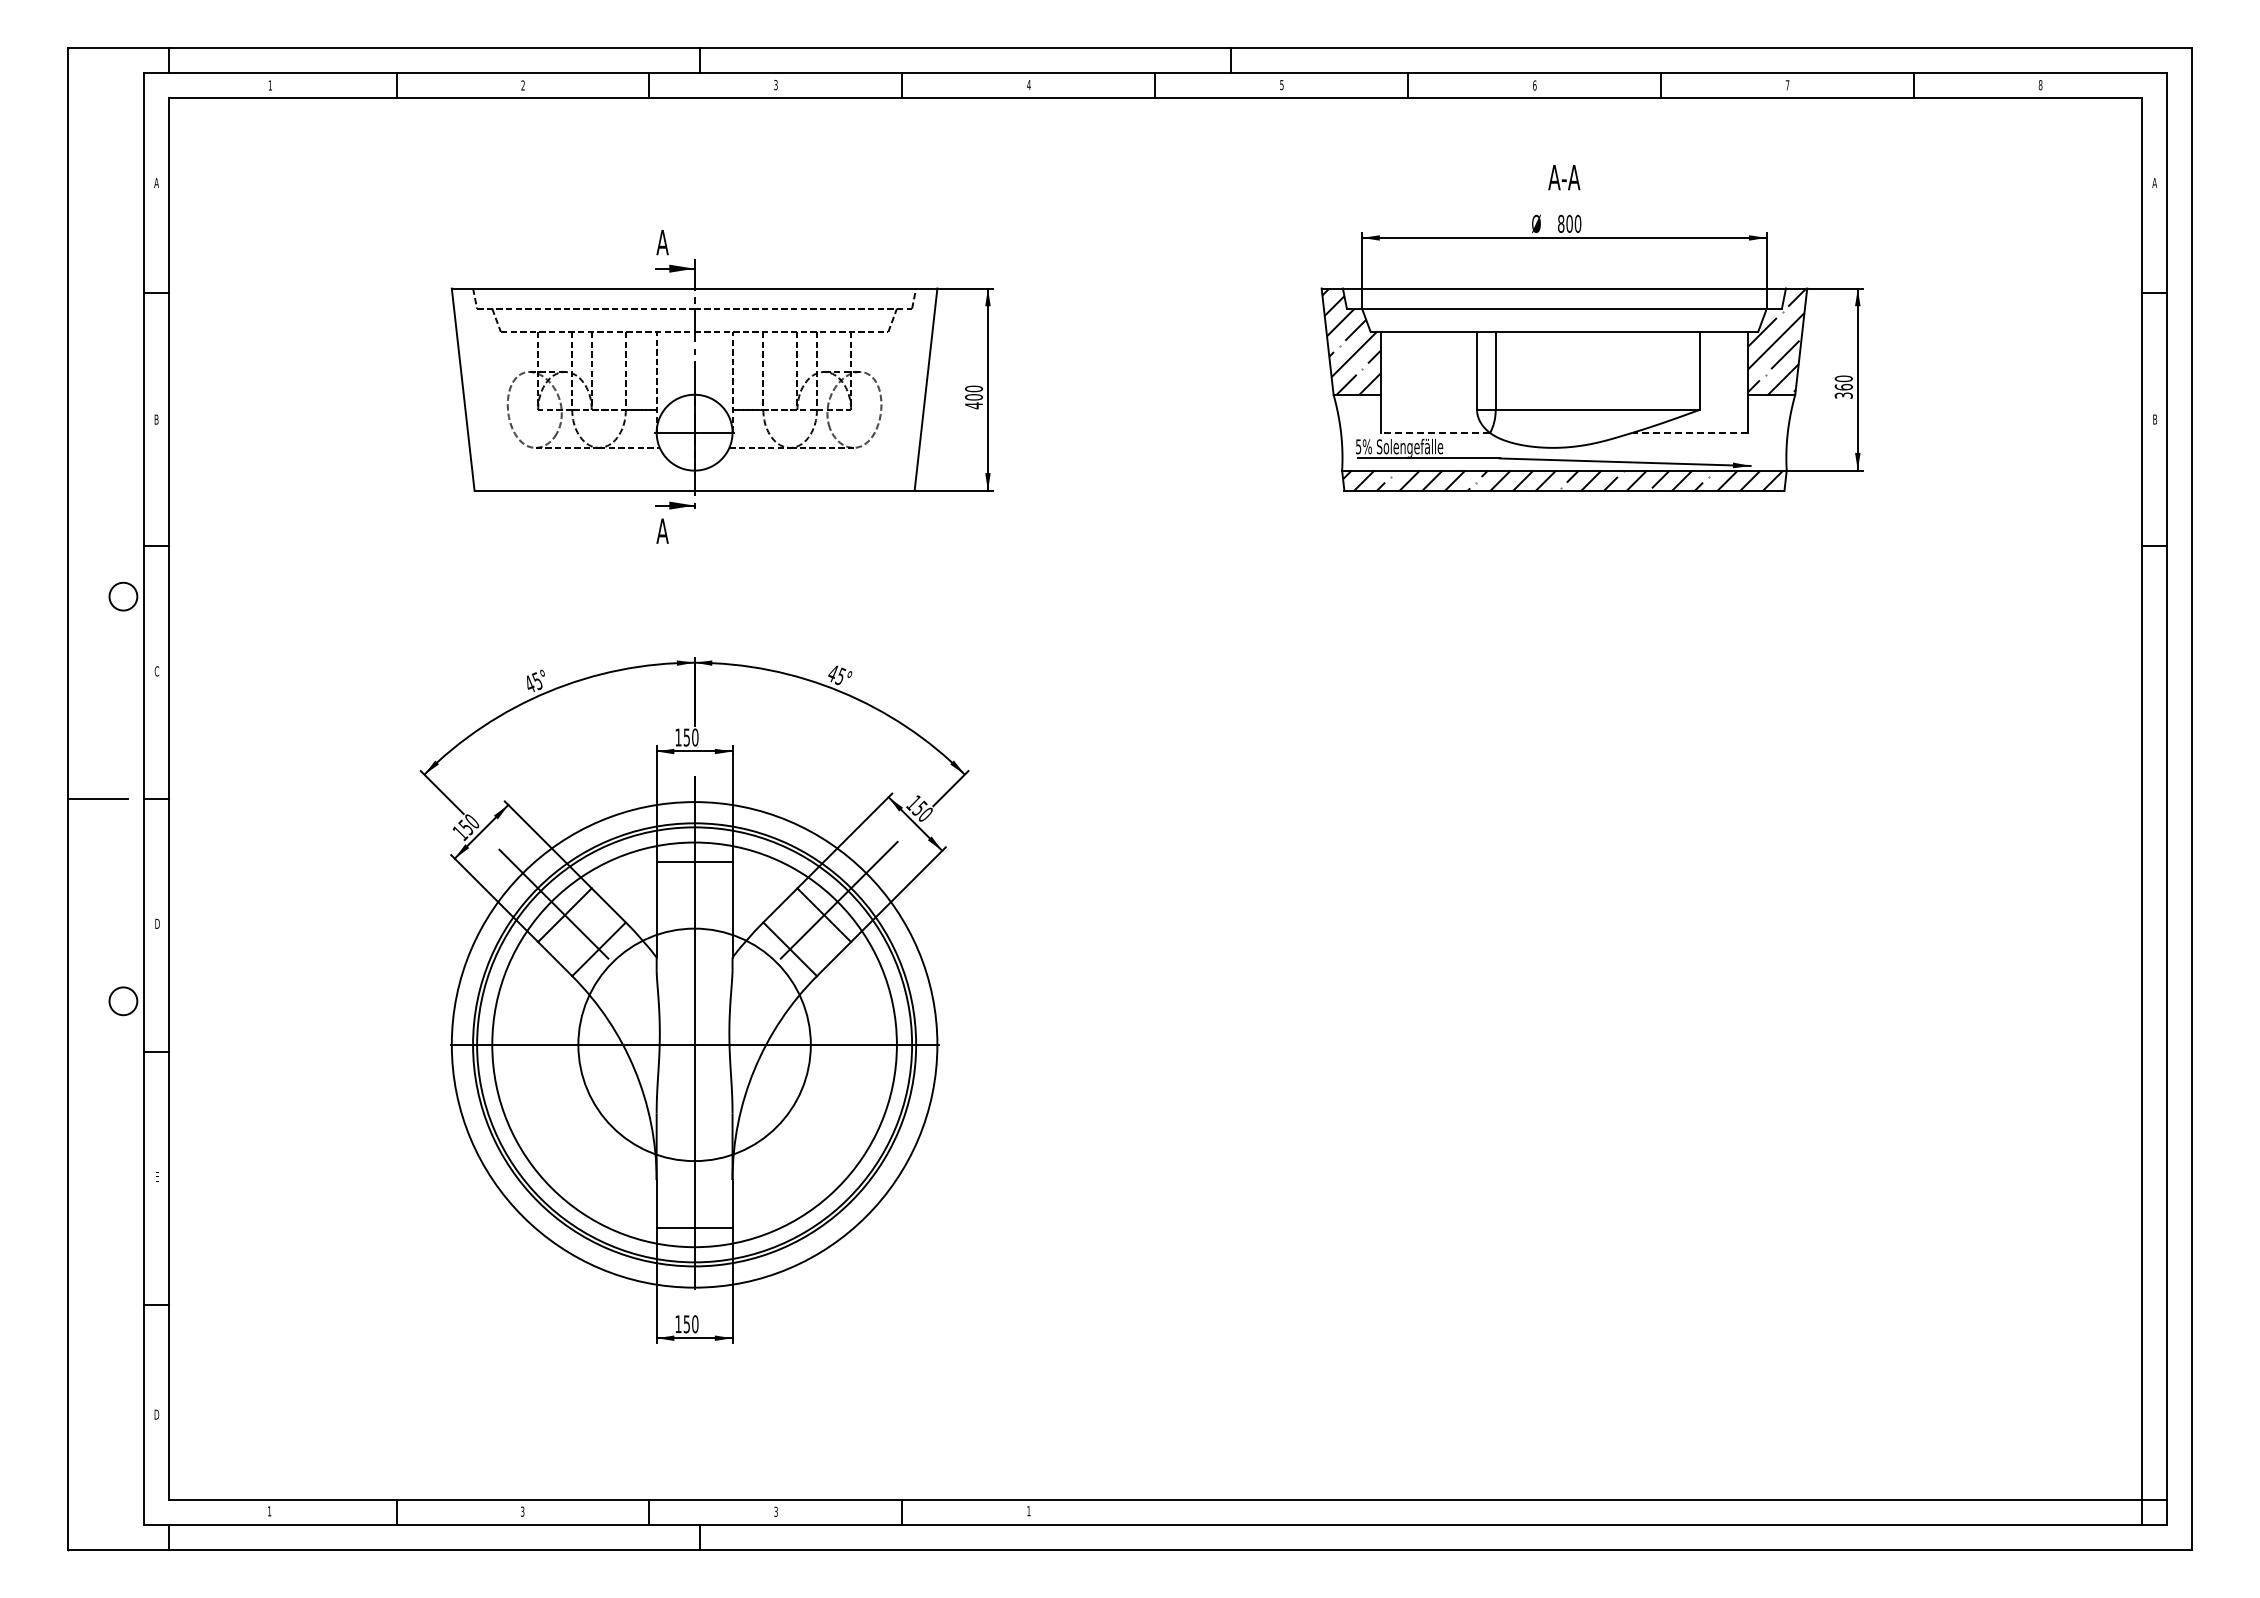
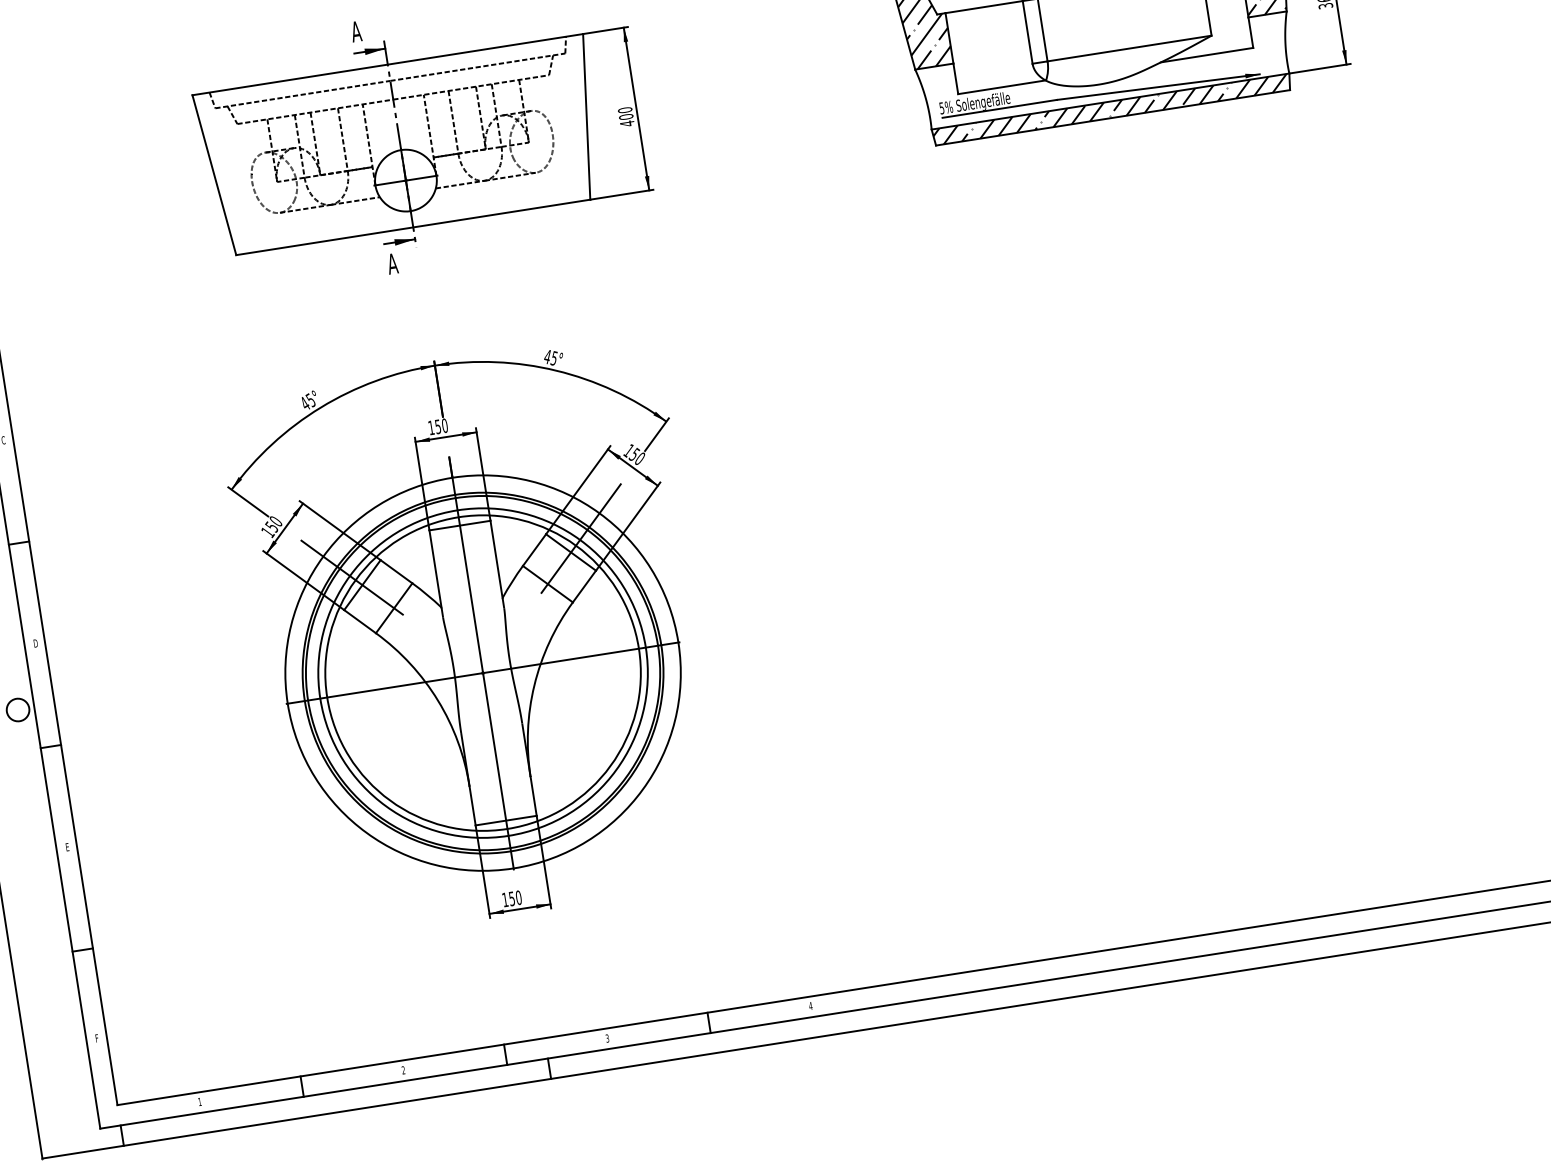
line: (1434, 432) -> (1001, 87), dashed -> solid
line: (1689, 432) -> (1206, 55), dashed -> solid
circle: (694, 1044) -> (482, 672), size x1.67
text: (156, 1414) -> (96, 1038), D -> F
text: (522, 1511) -> (403, 1070), 3 -> 2
text: (1028, 1511) -> (810, 1006), 1 -> 4

